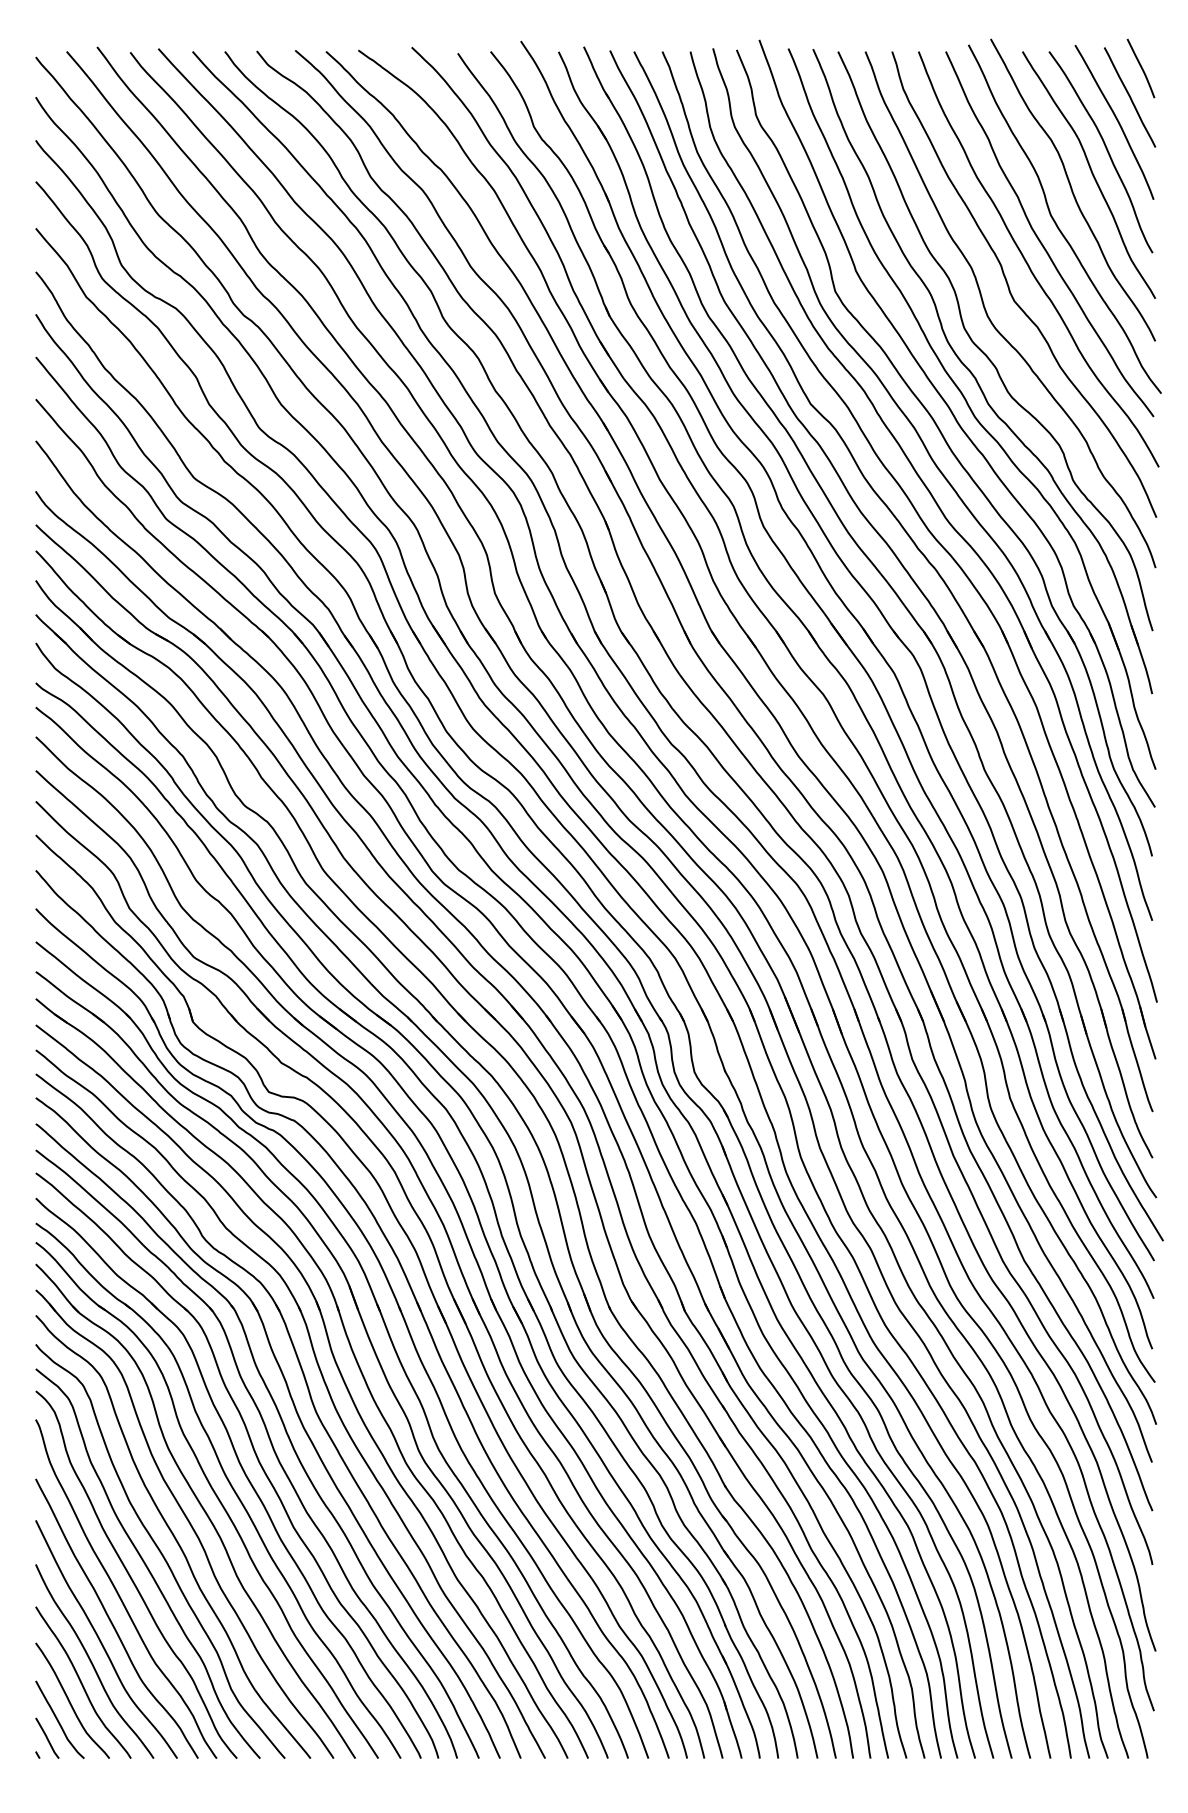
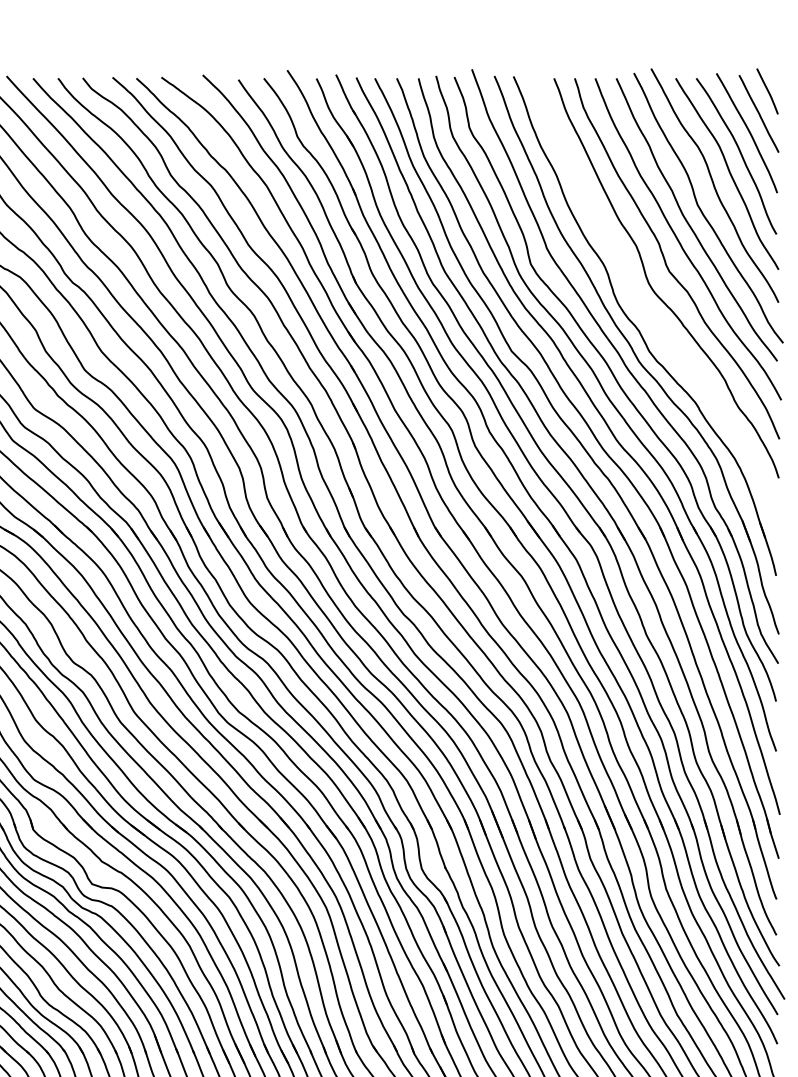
curve: (984, 352) -> (646, 311), removed

